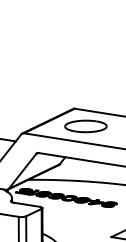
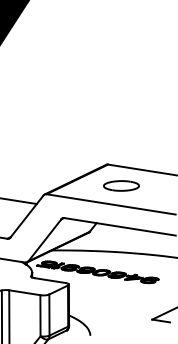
part: (85, 126) -> (121, 185), size x0.7

